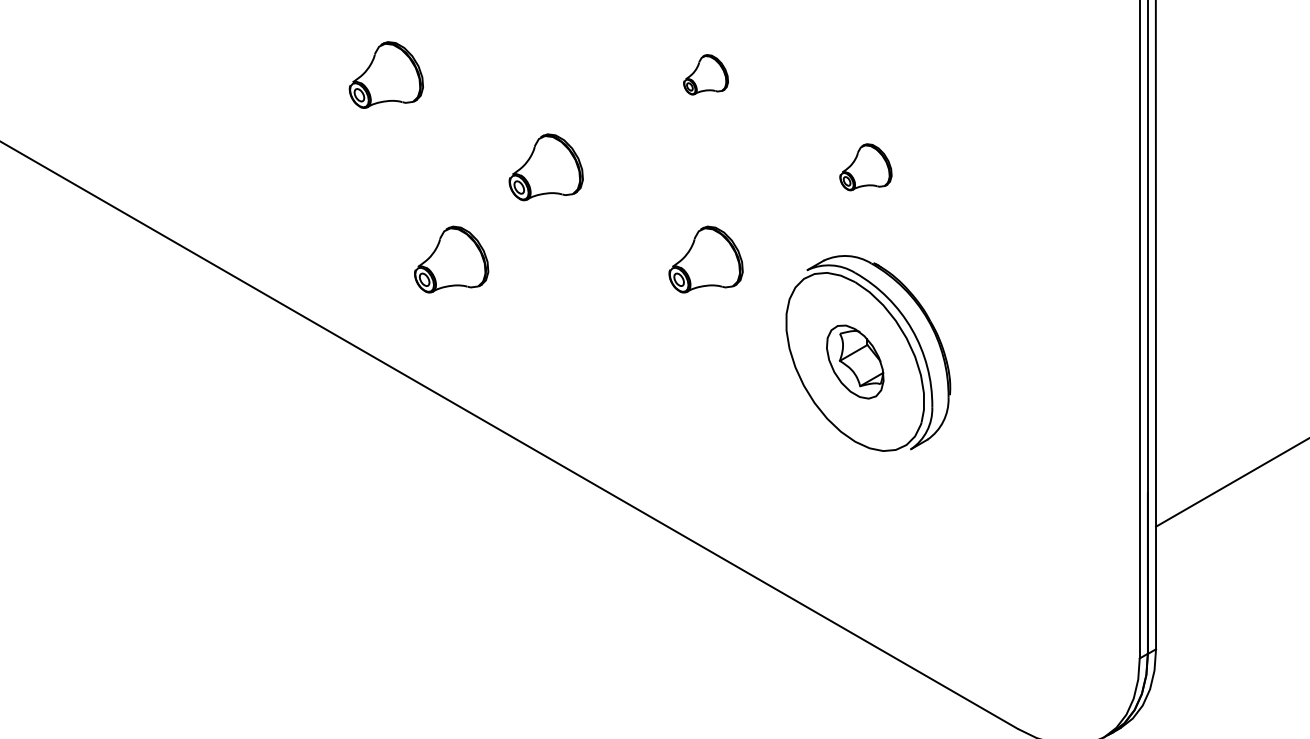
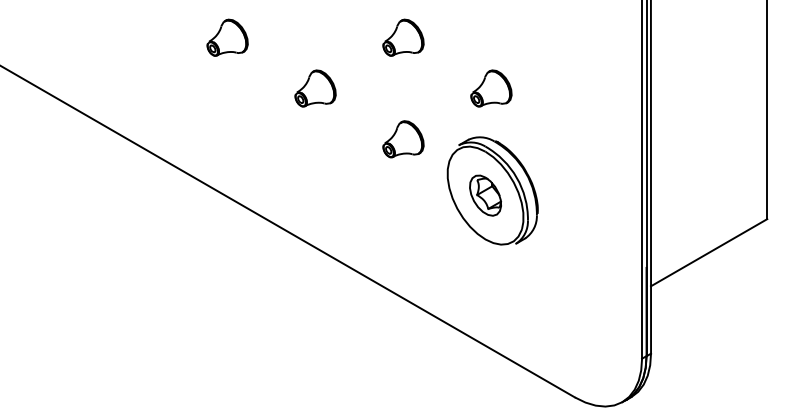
part: (706, 74) -> (403, 37), size x1.67
part: (866, 167) -> (491, 88), size x1.43
part: (451, 259) -> (263, 139), removed

